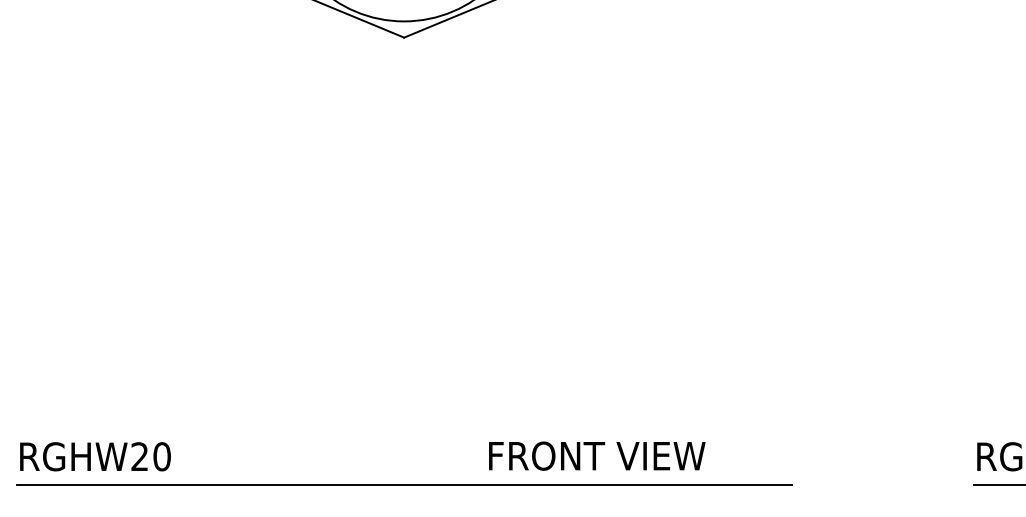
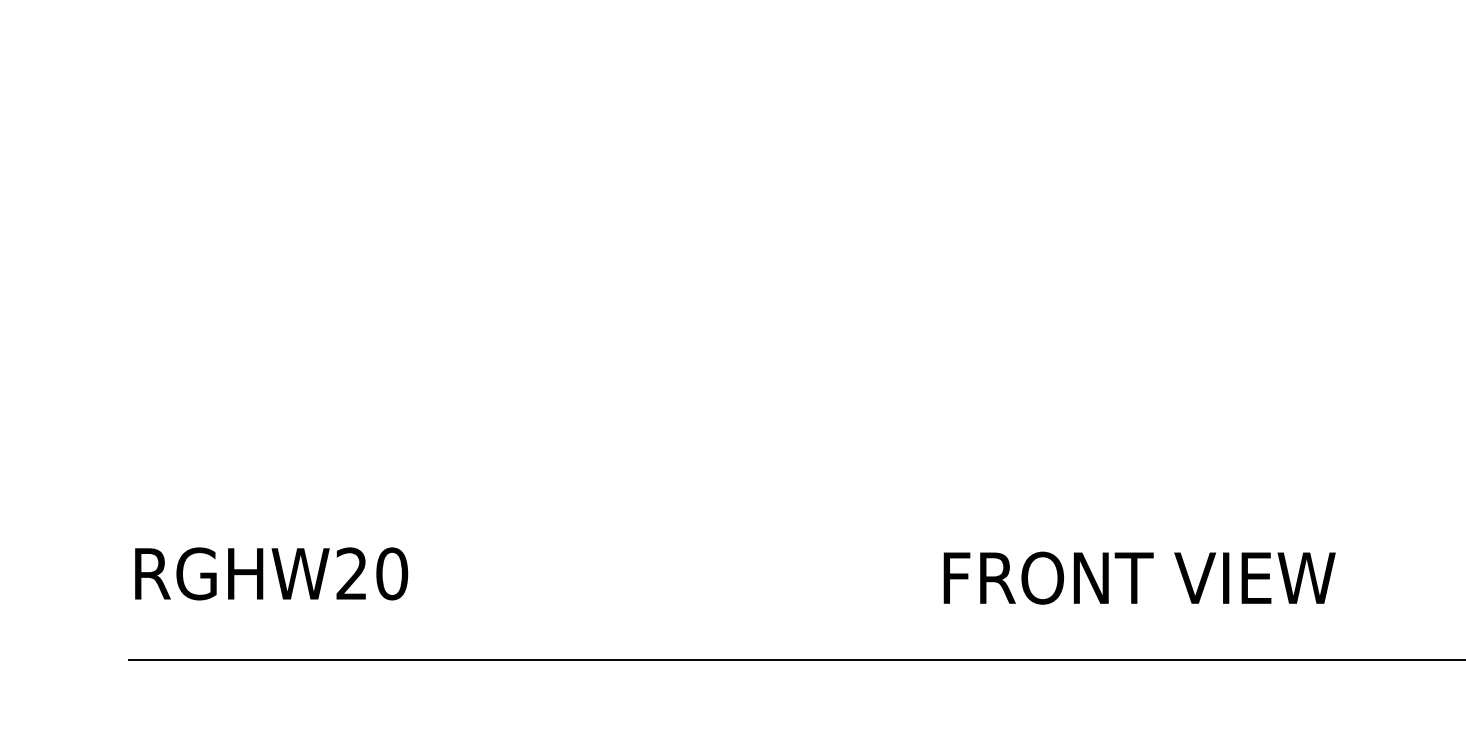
text: (597, 455) -> (1140, 577), moved
text: (95, 456) -> (271, 573), moved

